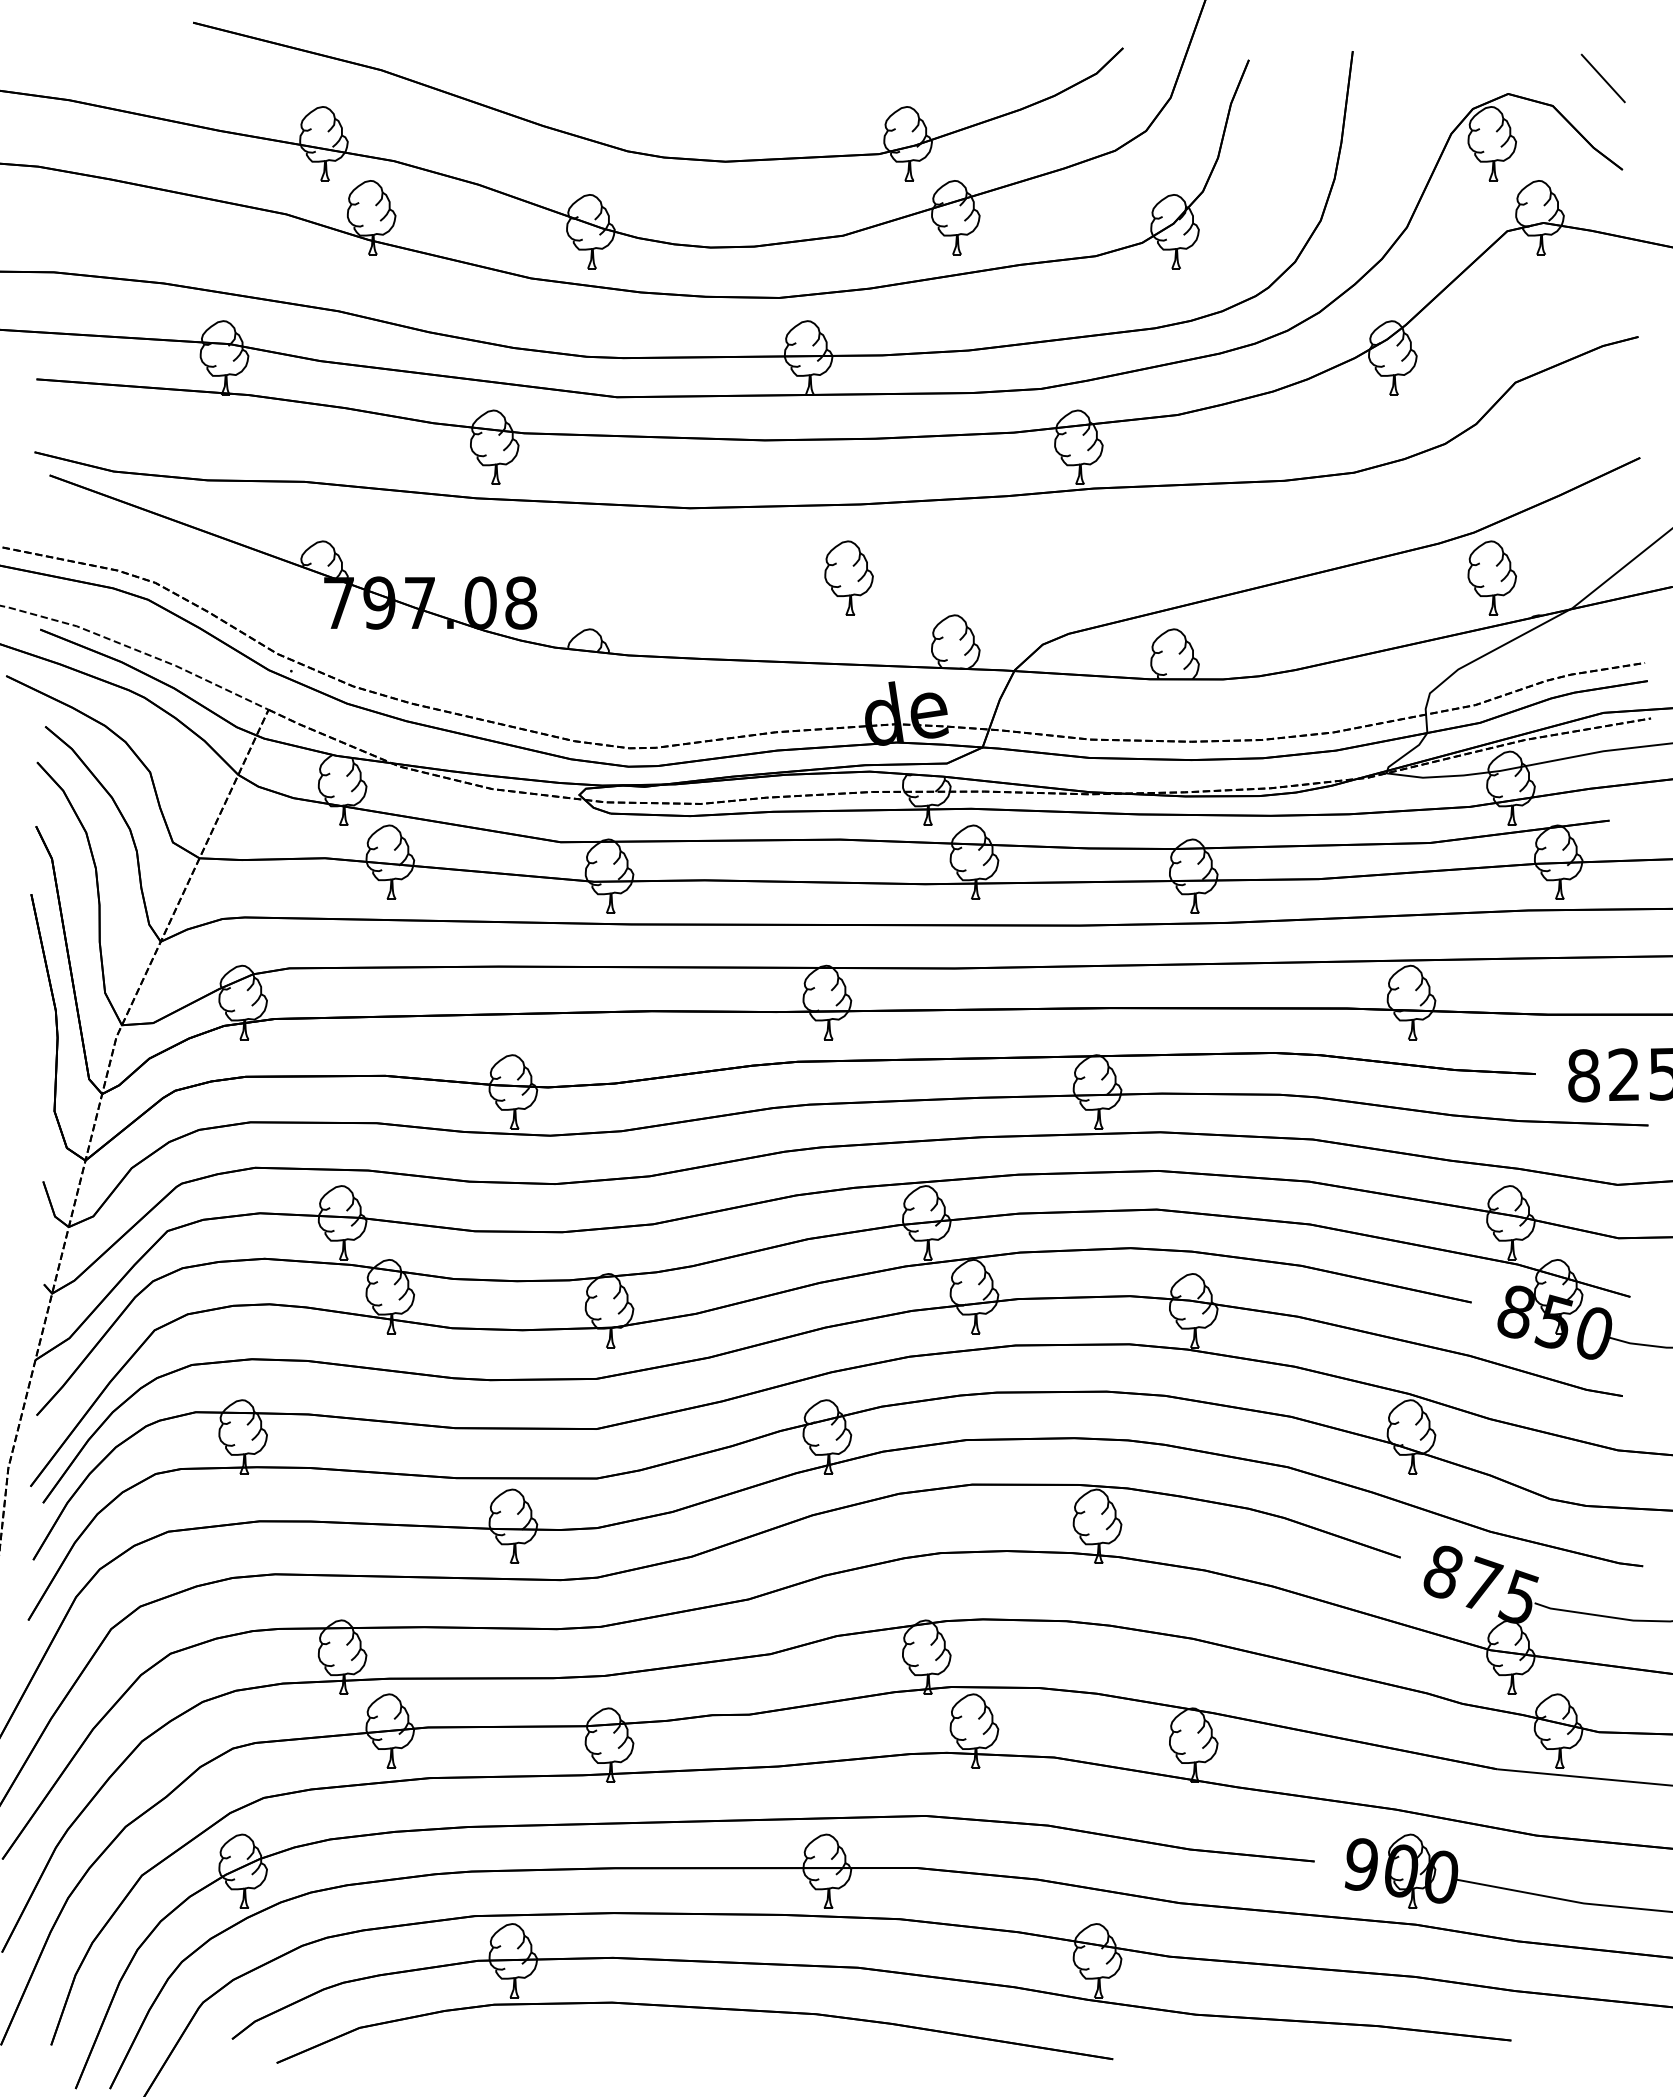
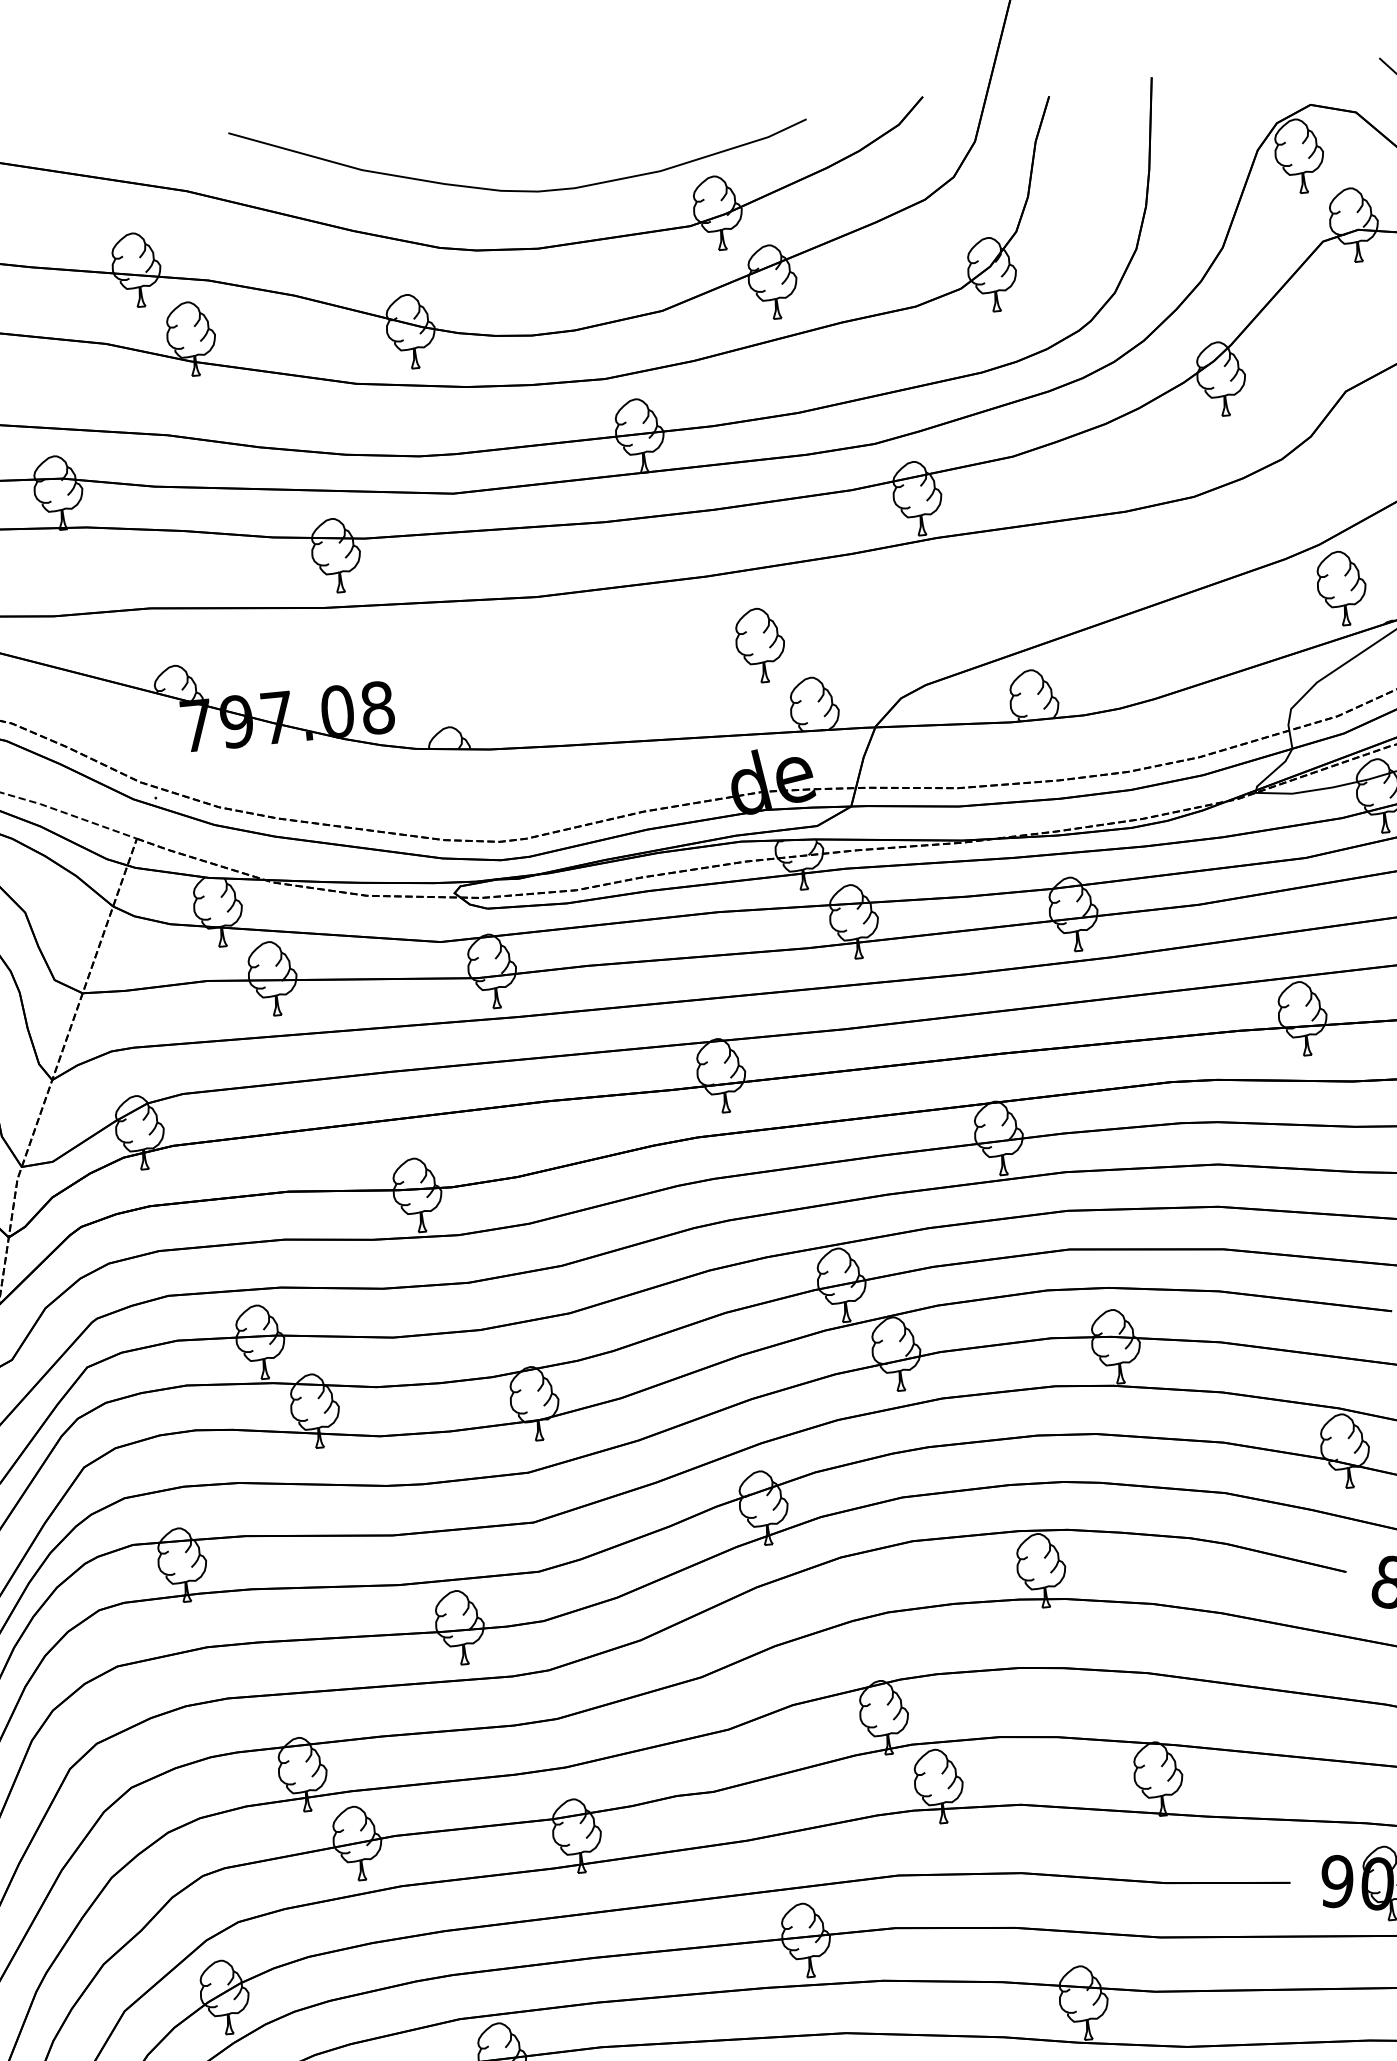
curve: (713, 101) -> (520, 189), added
part: (848, 577) -> (759, 644), moved

